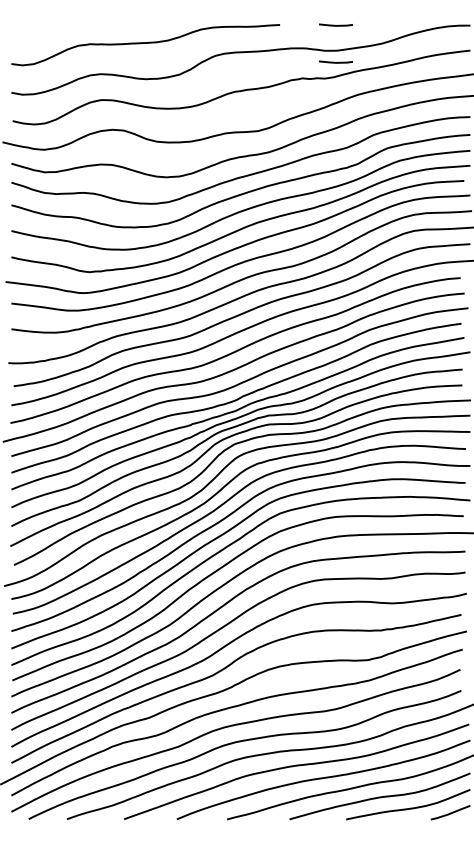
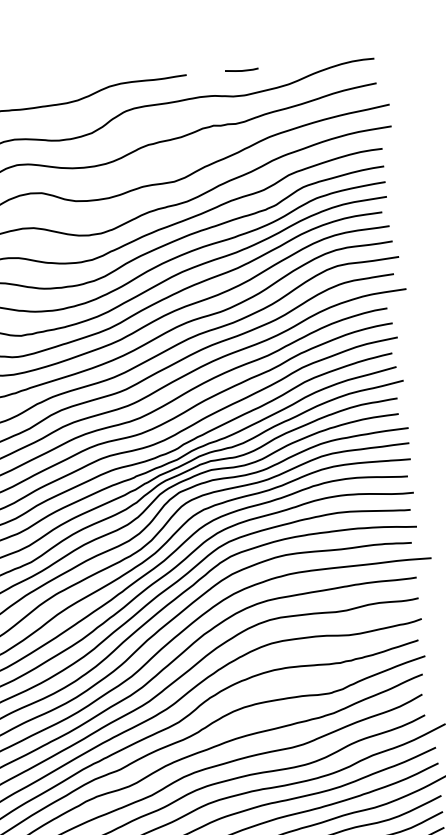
line: (334, 61) -> (243, 106), removed

